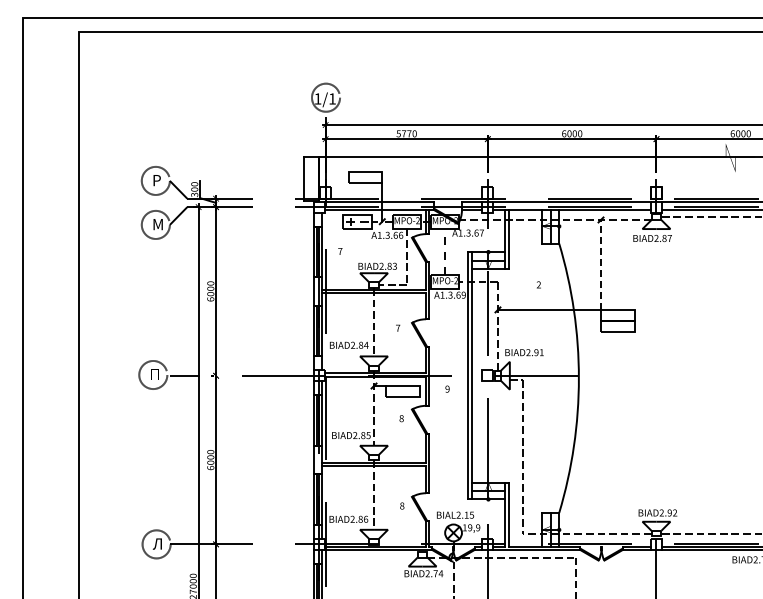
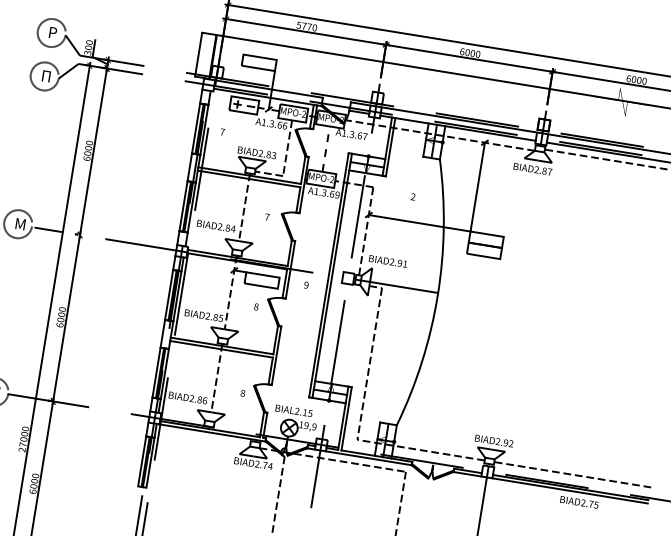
text: (157, 224) -> (46, 76), М -> П
line: (601, 264) -> (478, 186), dashed -> solid
text: (155, 374) -> (20, 224), П -> М

